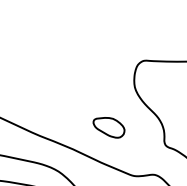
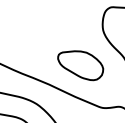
part: (108, 127) -> (80, 65), size x1.67

